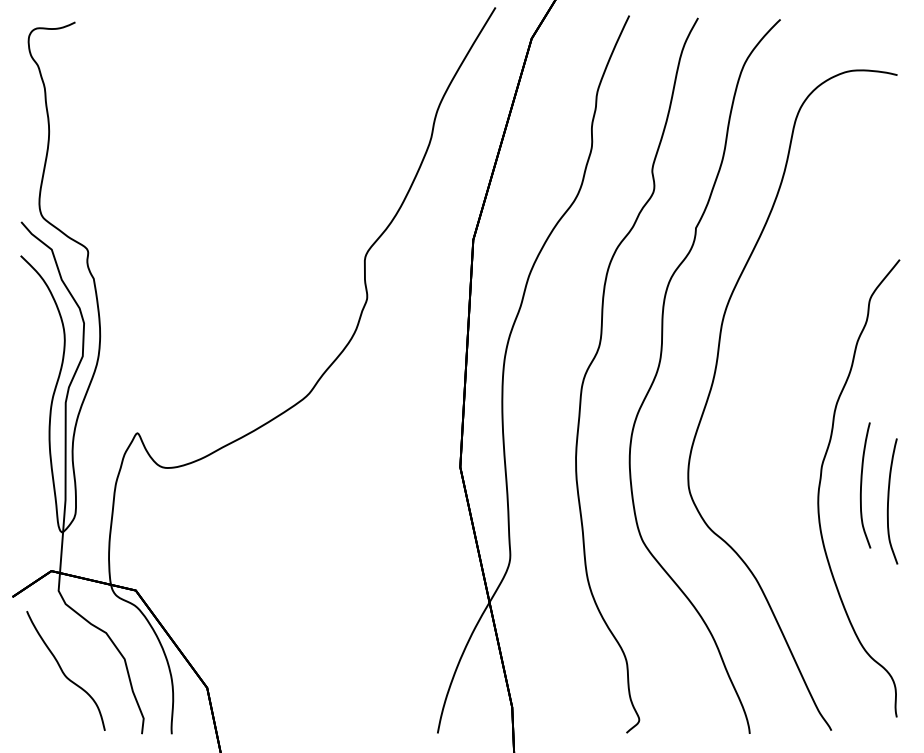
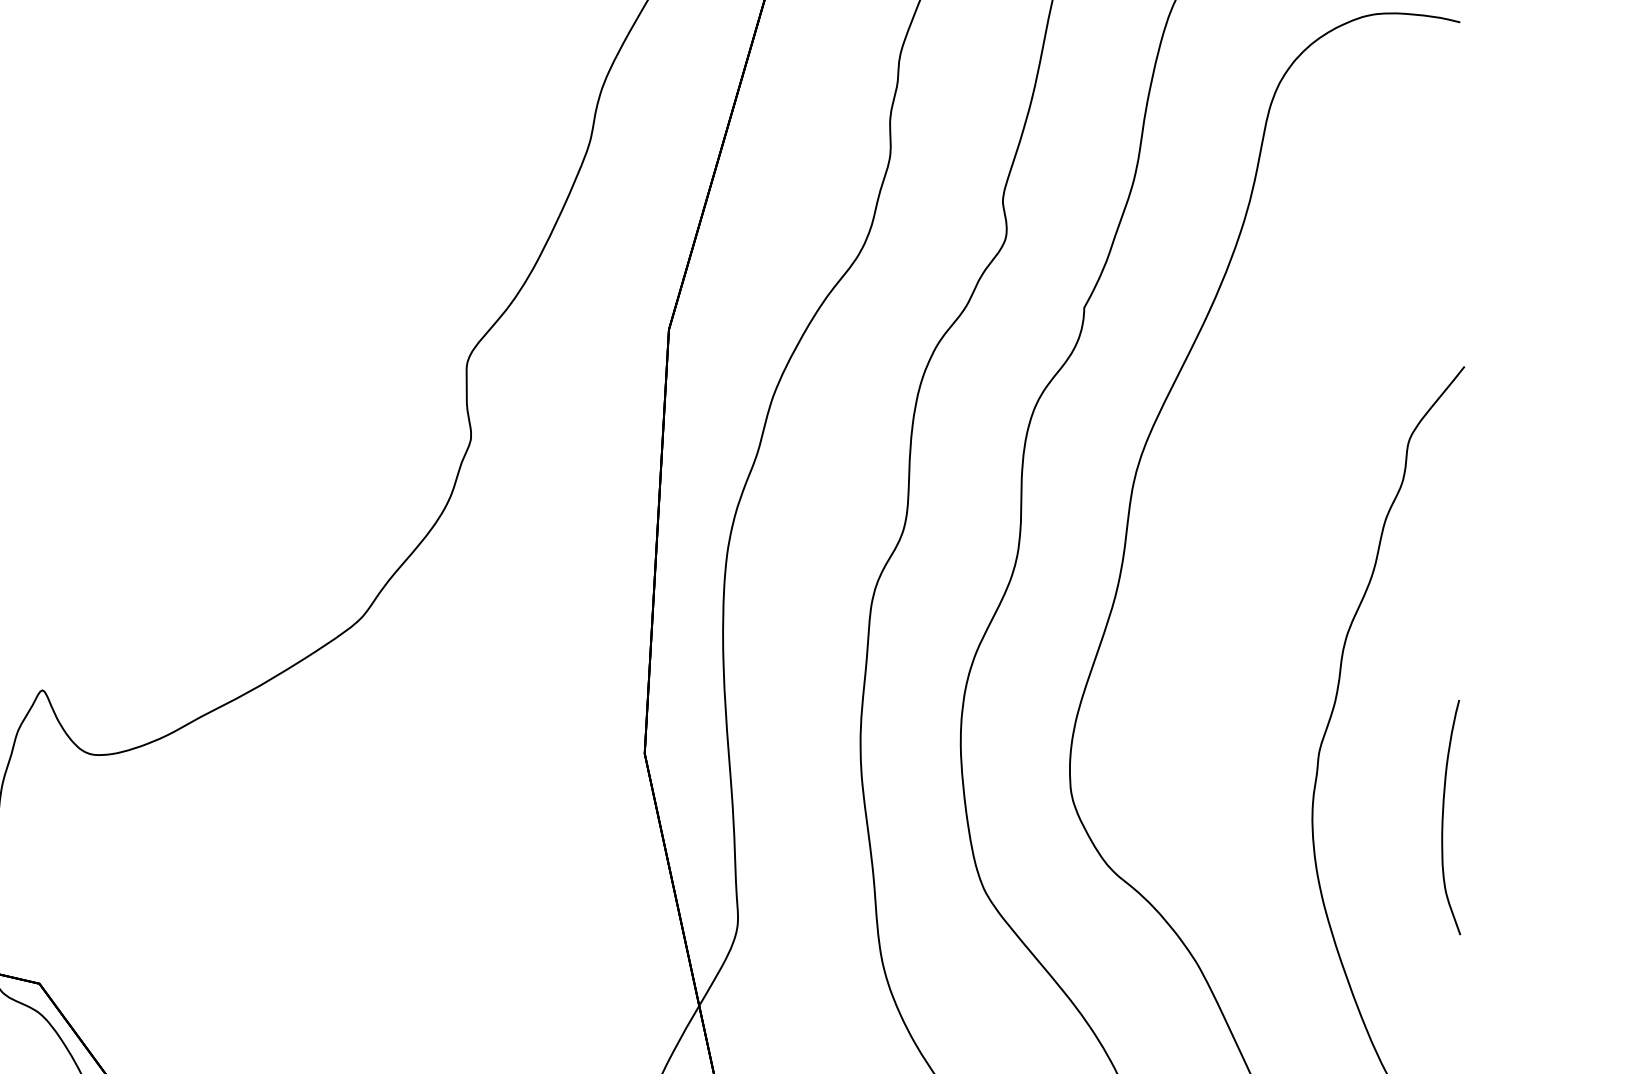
curve: (862, 484) -> (1394, 785), removed

